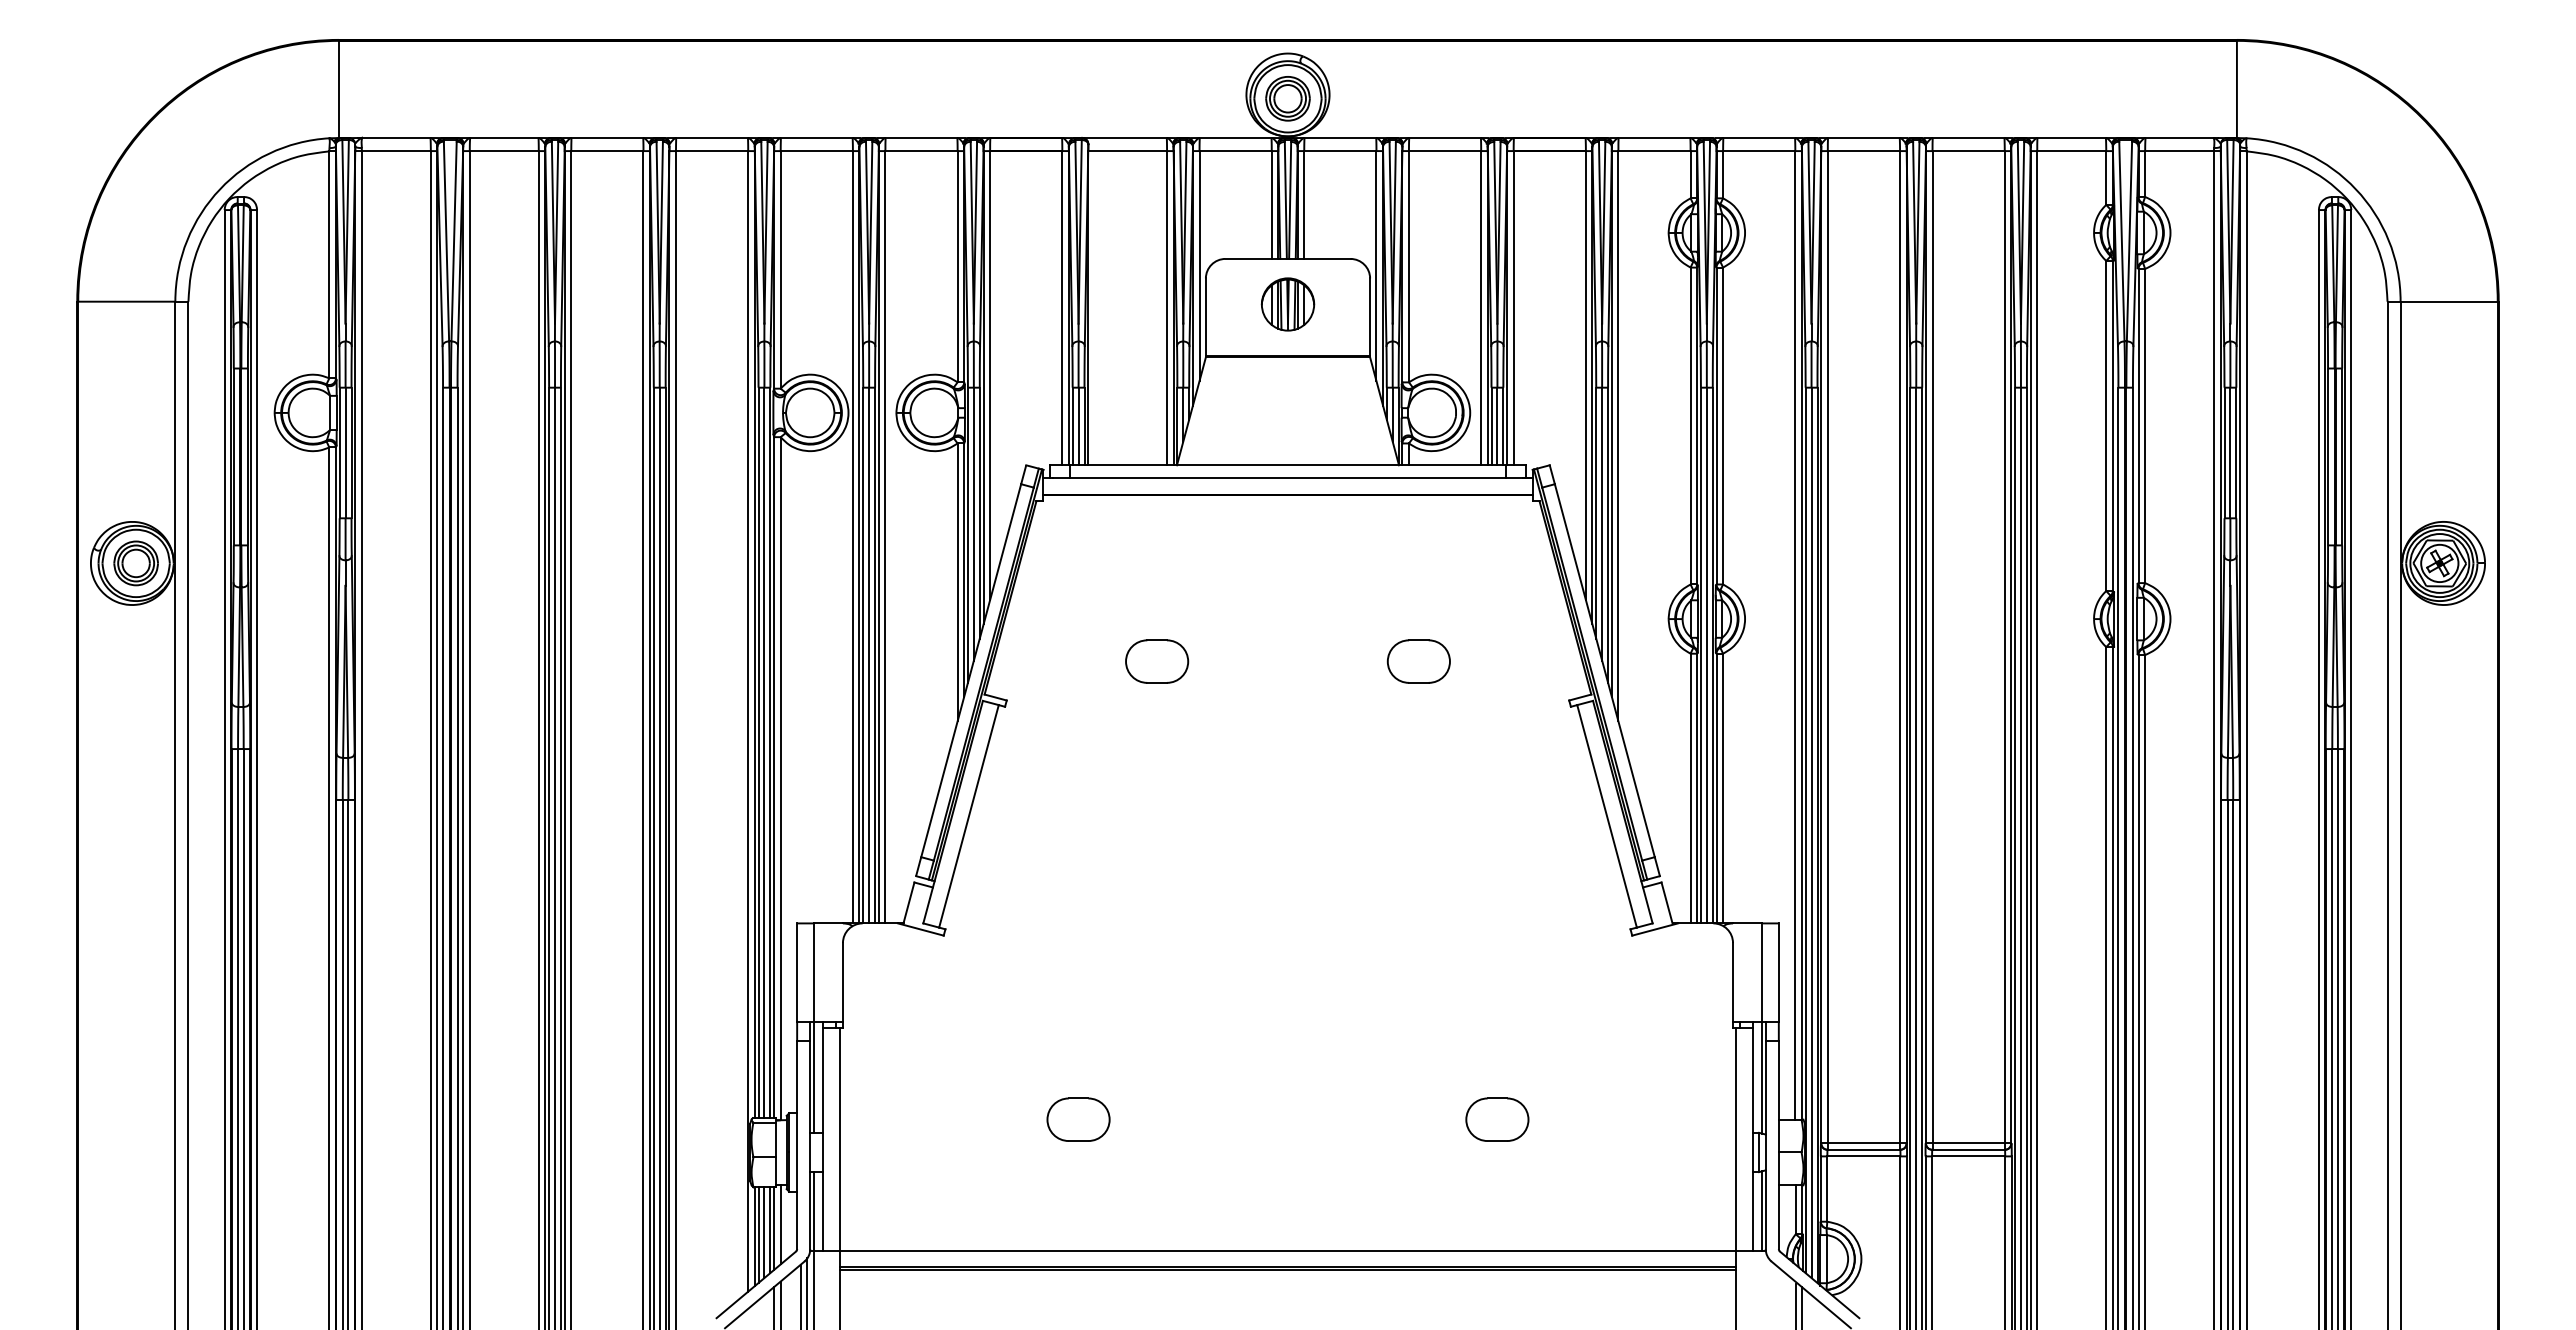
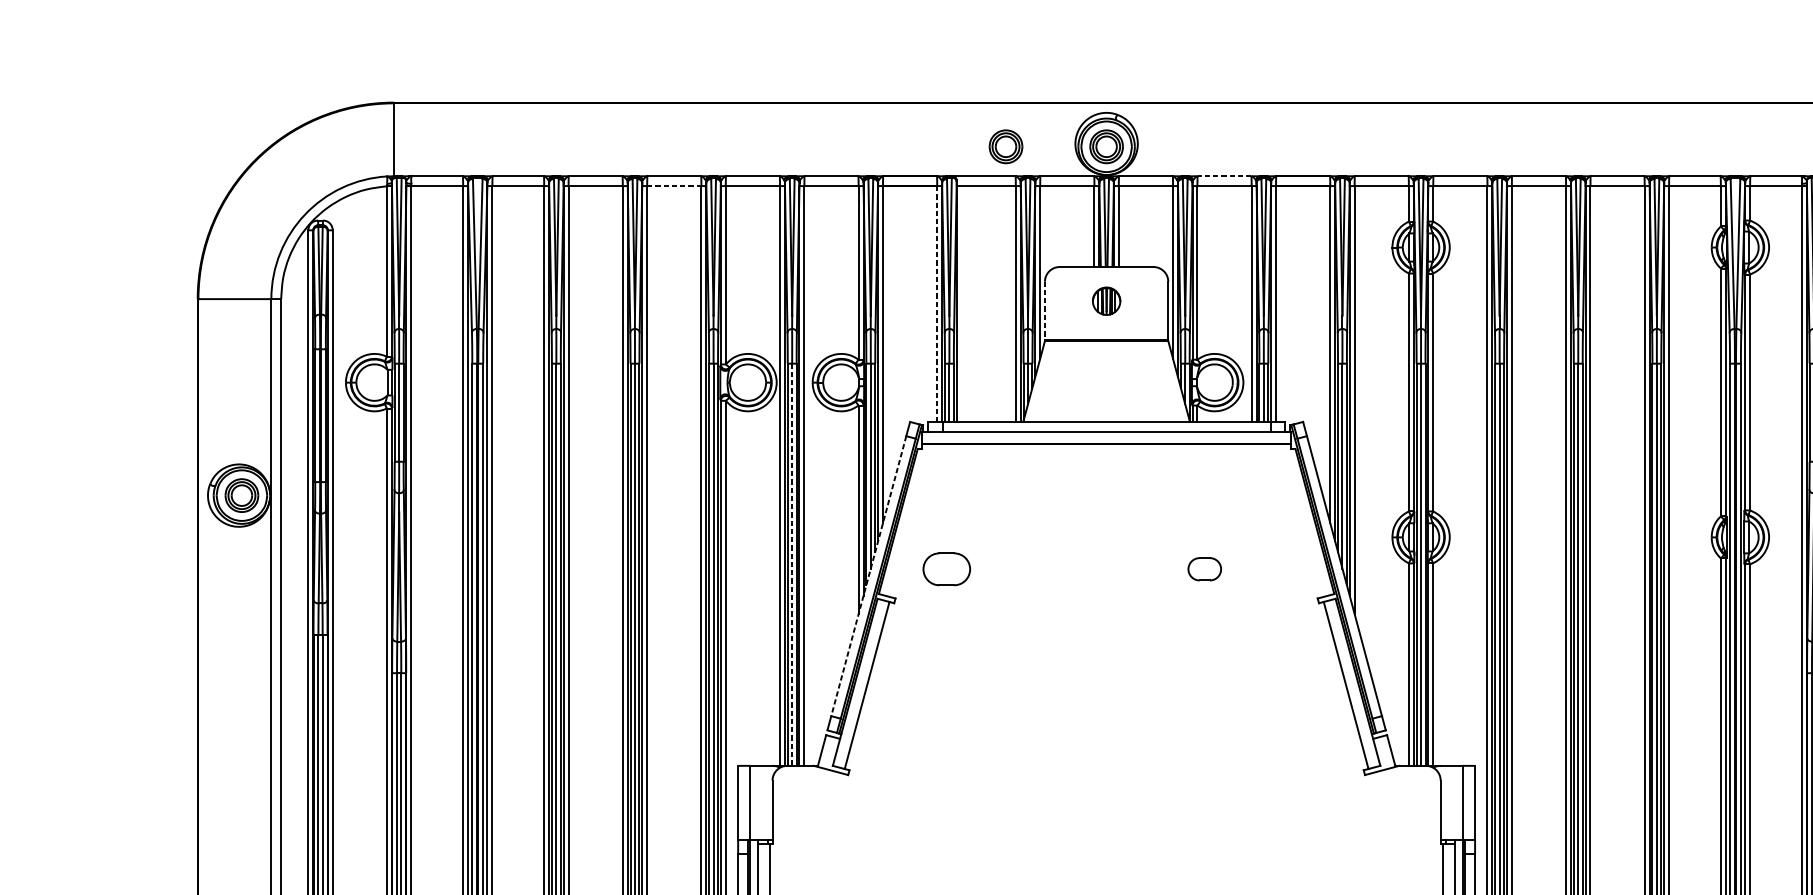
part: (1153, 98) -> (1005, 146), added
line: (1445, 137) -> (1224, 175), solid -> dashed
line: (712, 151) -> (674, 186), solid -> dashed
part: (1287, 304) -> (1106, 301), size x0.7
line: (1062, 308) -> (937, 304), solid -> dashed
line: (1205, 317) -> (1044, 311), solid -> dashed
line: (869, 655) -> (792, 564), solid -> dashed
part: (1157, 661) -> (947, 569), moved
part: (1418, 661) -> (1204, 569), size x0.7
line: (971, 671) -> (869, 576), solid -> dashed

